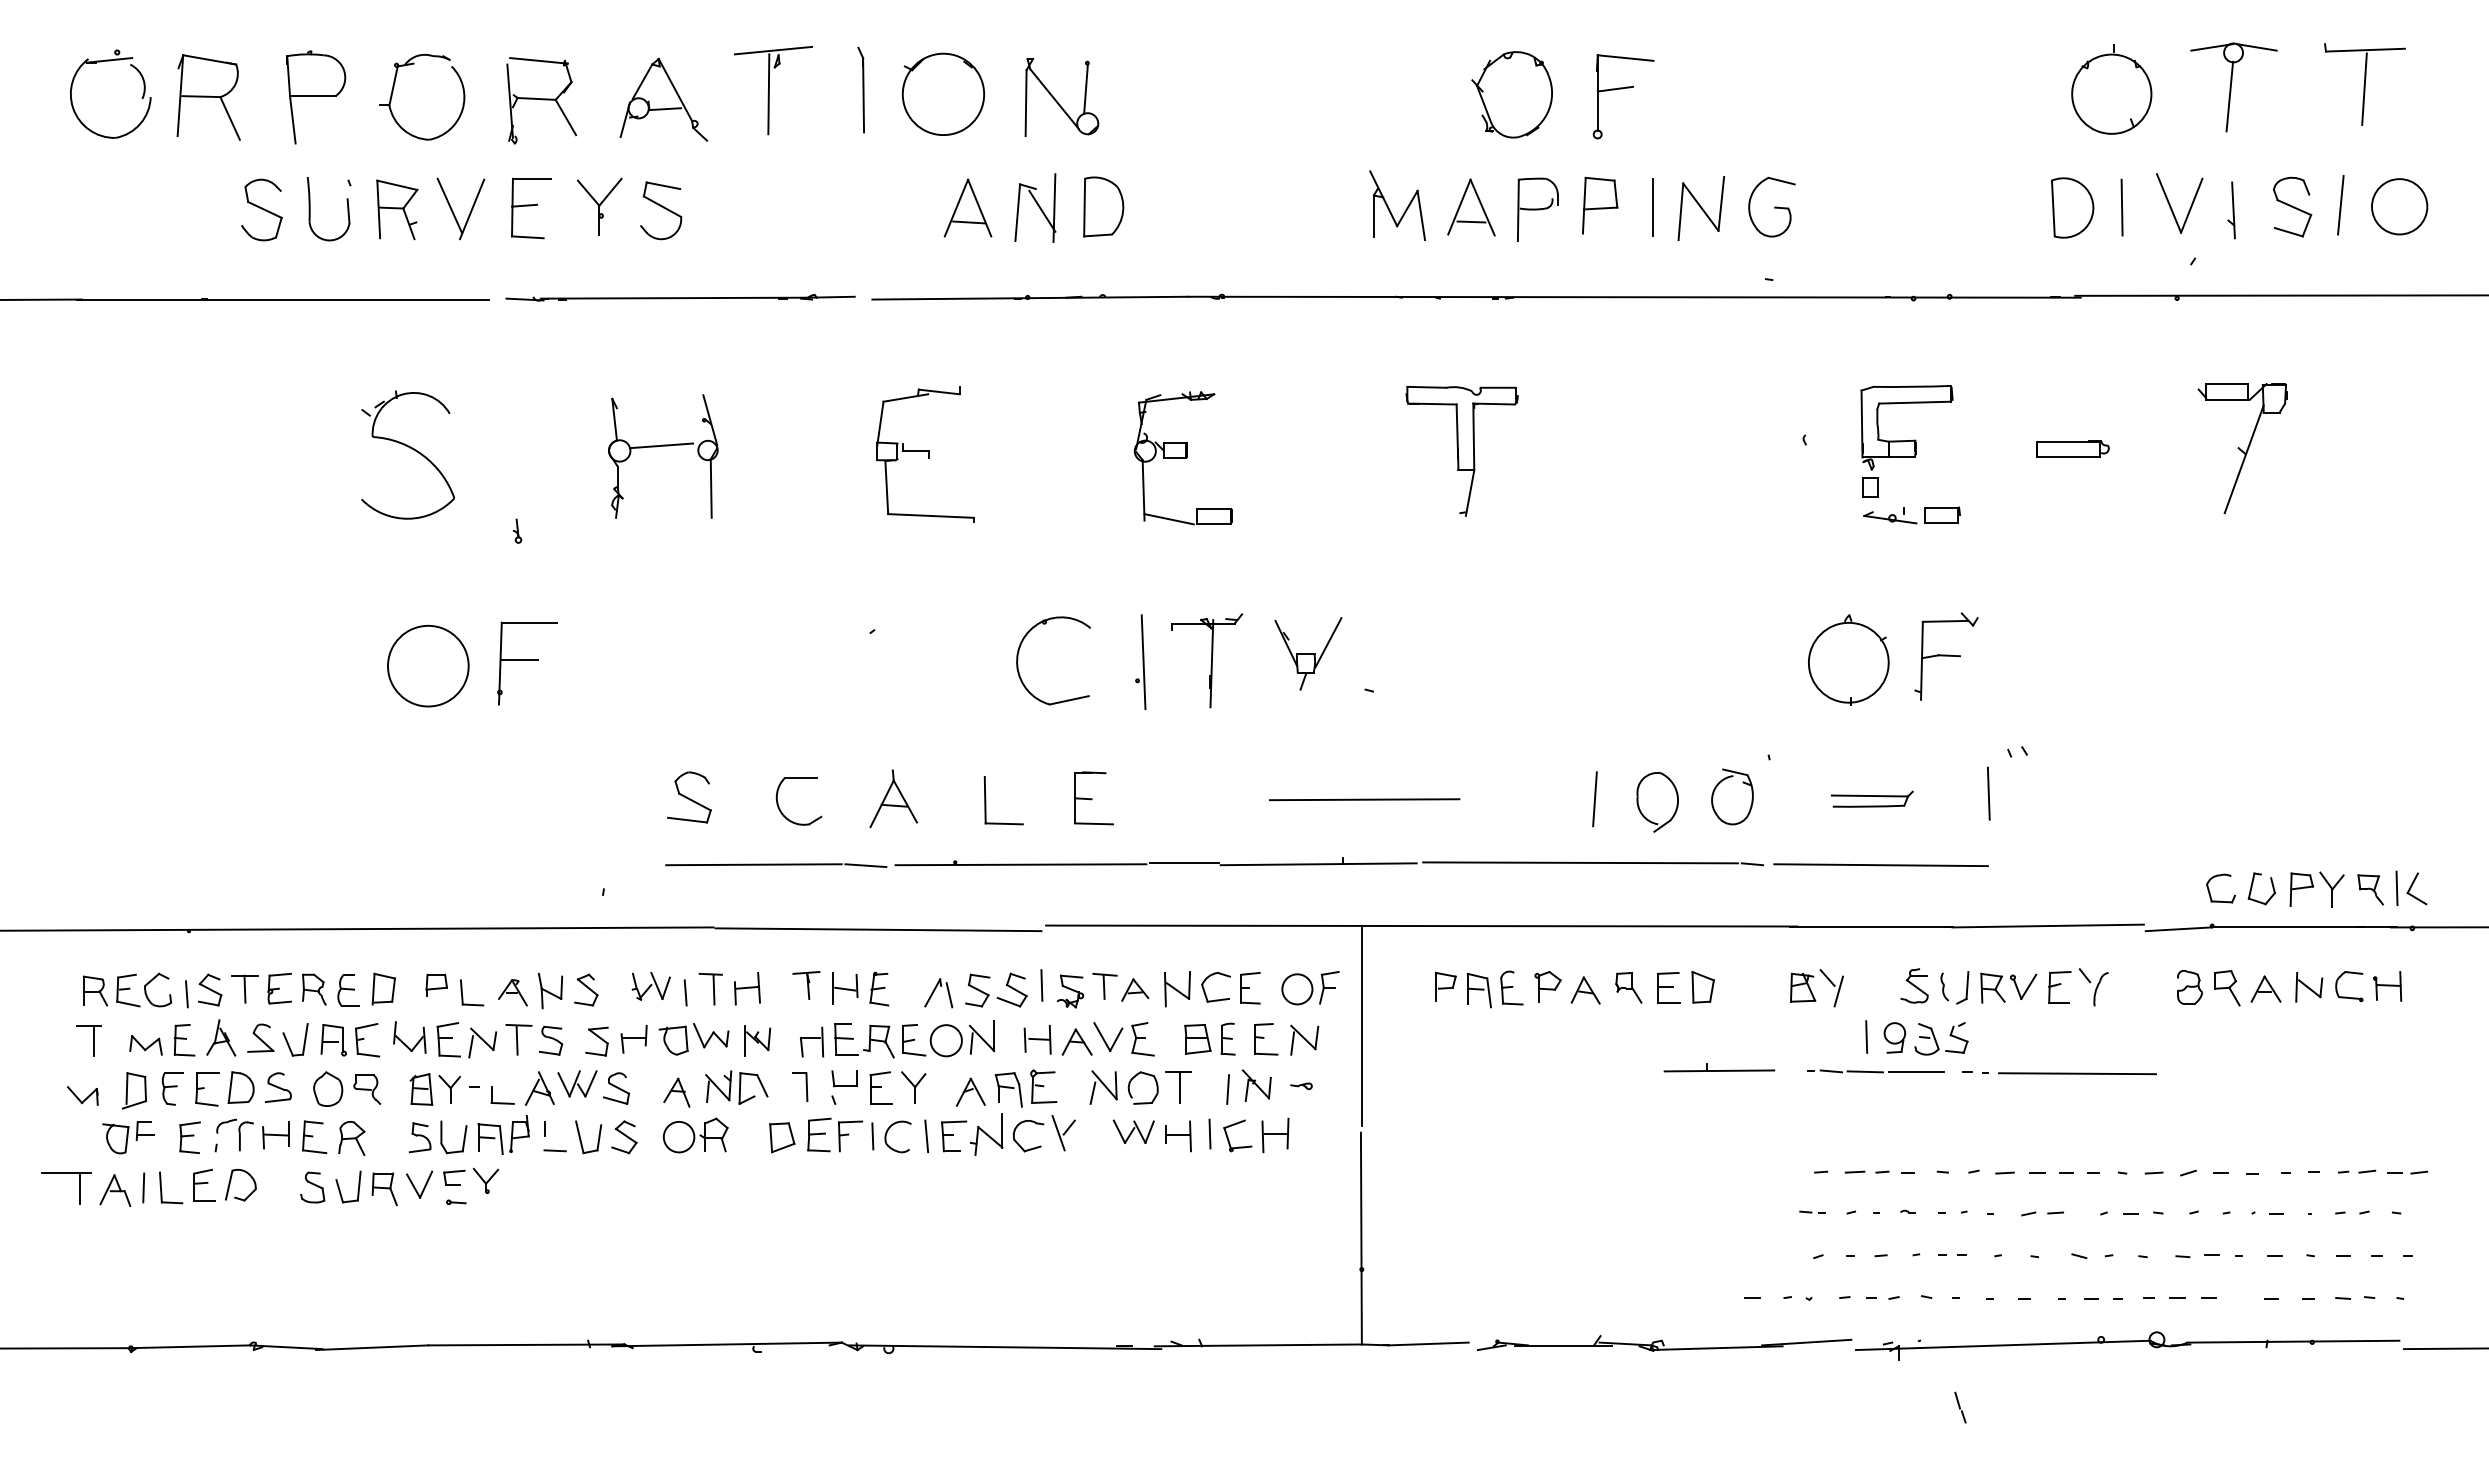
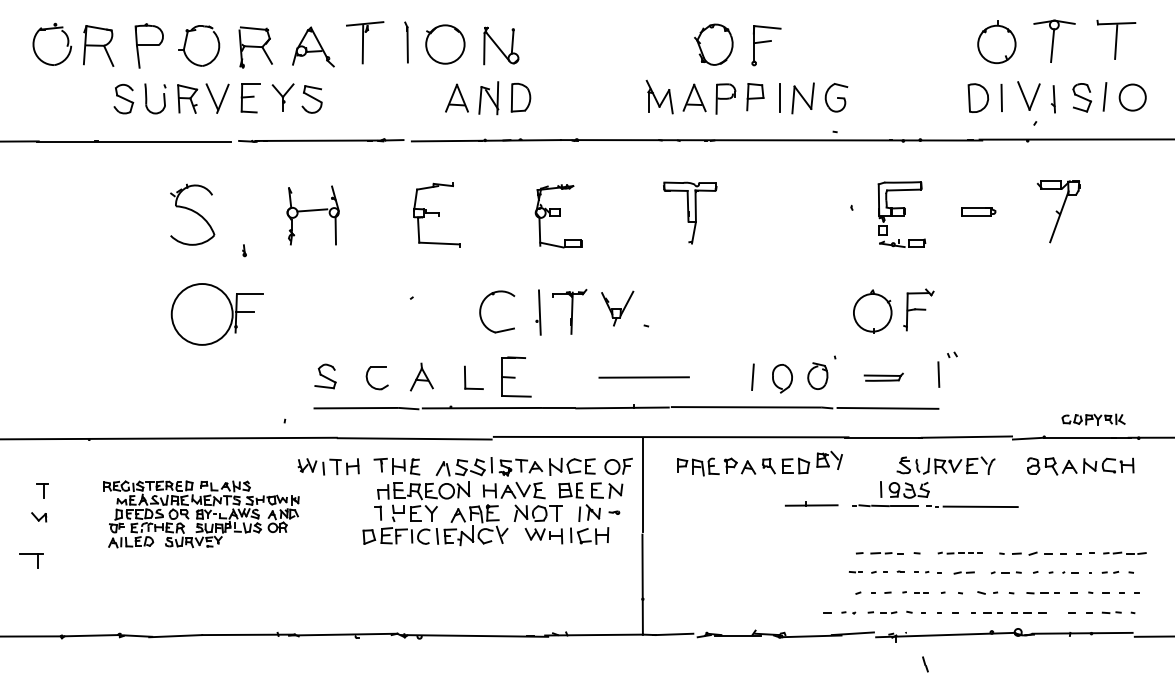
circle: (428, 666) -> (202, 314), size x1.6
part: (1094, 797) -> (516, 376), size x1.6
part: (2316, 888) -> (1093, 419), size x0.6
part: (1816, 986) -> (829, 459), moved
part: (426, 1089) -> (201, 514), size x0.6
part: (2032, 1170) -> (959, 552), size x0.7

